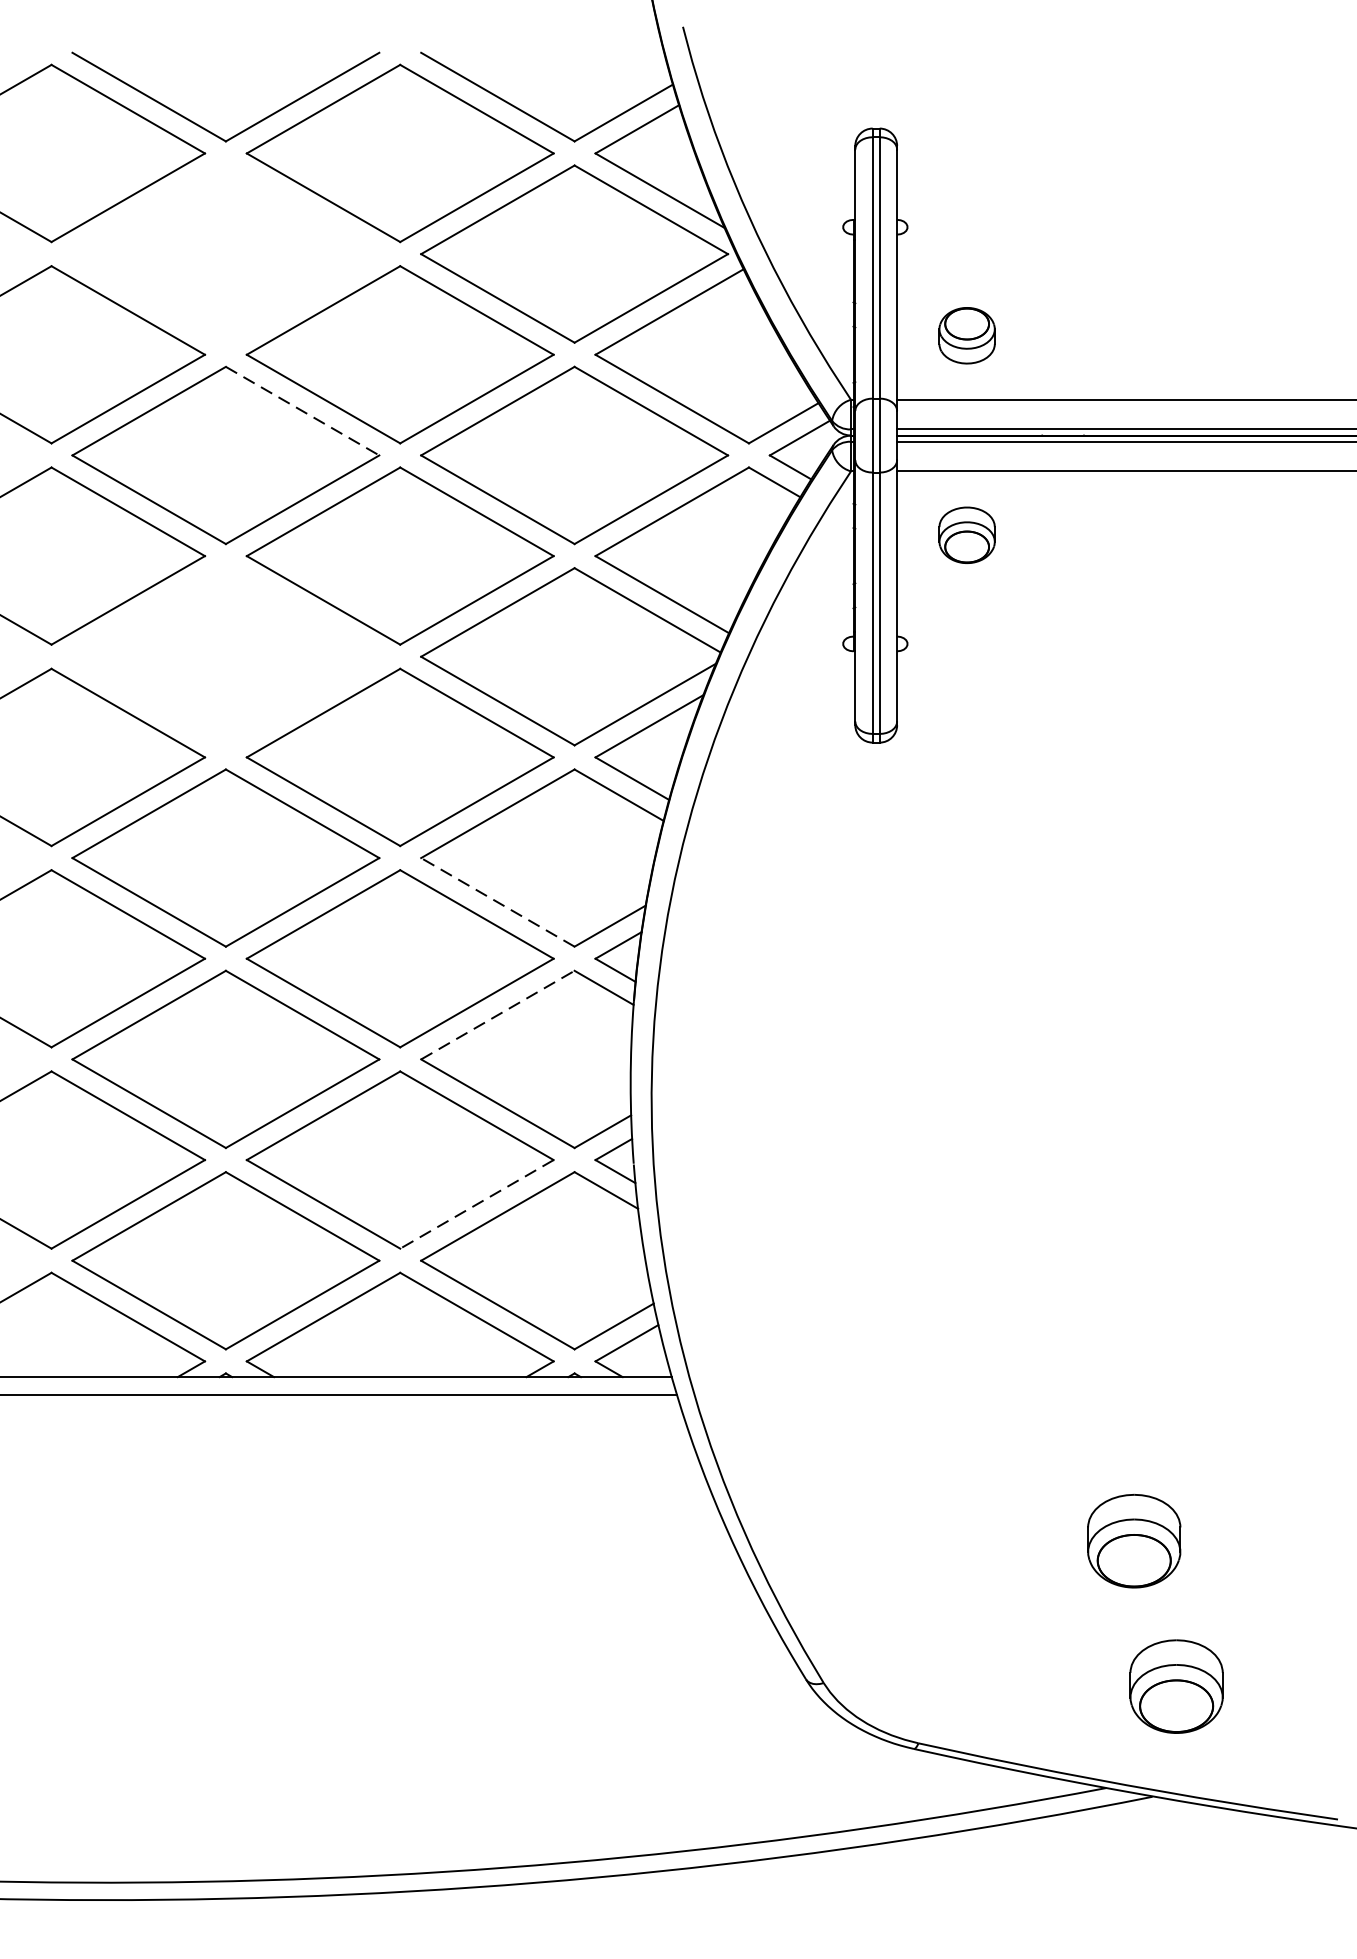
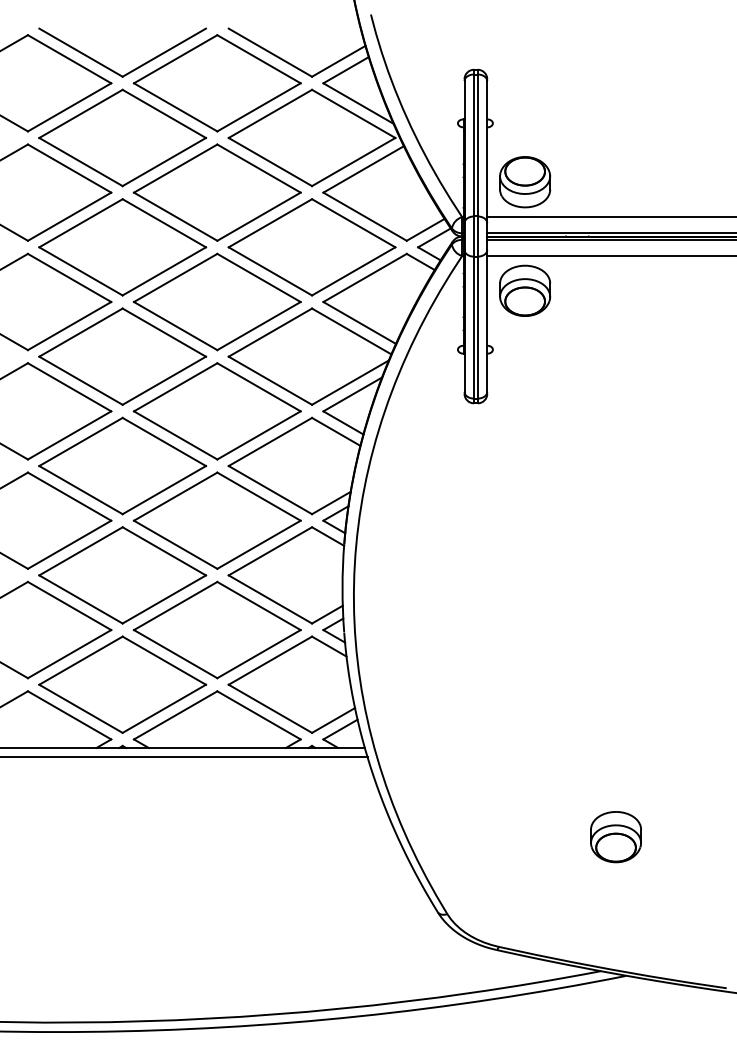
part: (225, 253) -> (122, 137), added
part: (967, 336) -> (525, 182), size x1.67
line: (302, 411) -> (164, 223), dashed -> solid
part: (967, 534) -> (525, 290), size x1.67
part: (225, 656) -> (122, 356), added
line: (496, 901) -> (269, 489), dashed -> solid
line: (498, 1015) -> (270, 551), dashed -> solid
line: (475, 1205) -> (258, 654), dashed -> solid
part: (1175, 1687) -> (638, 916), removed

